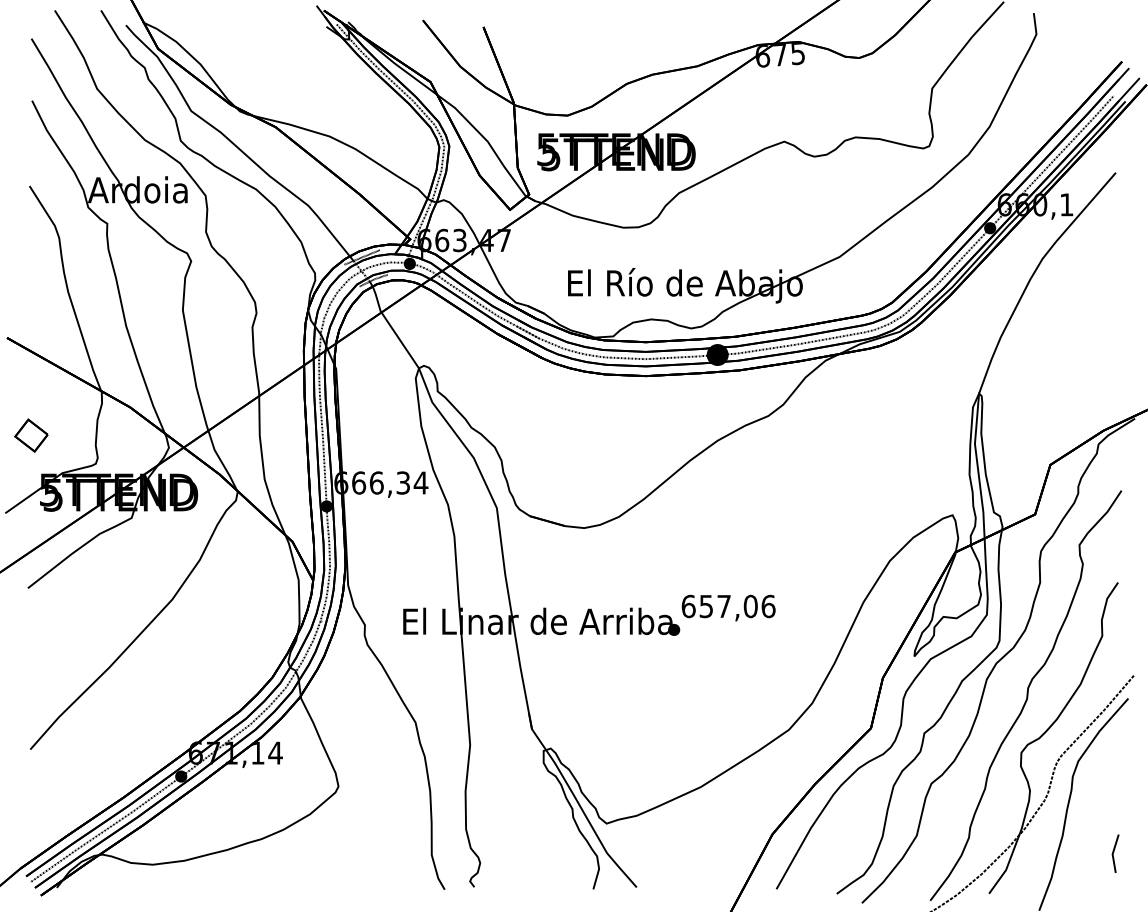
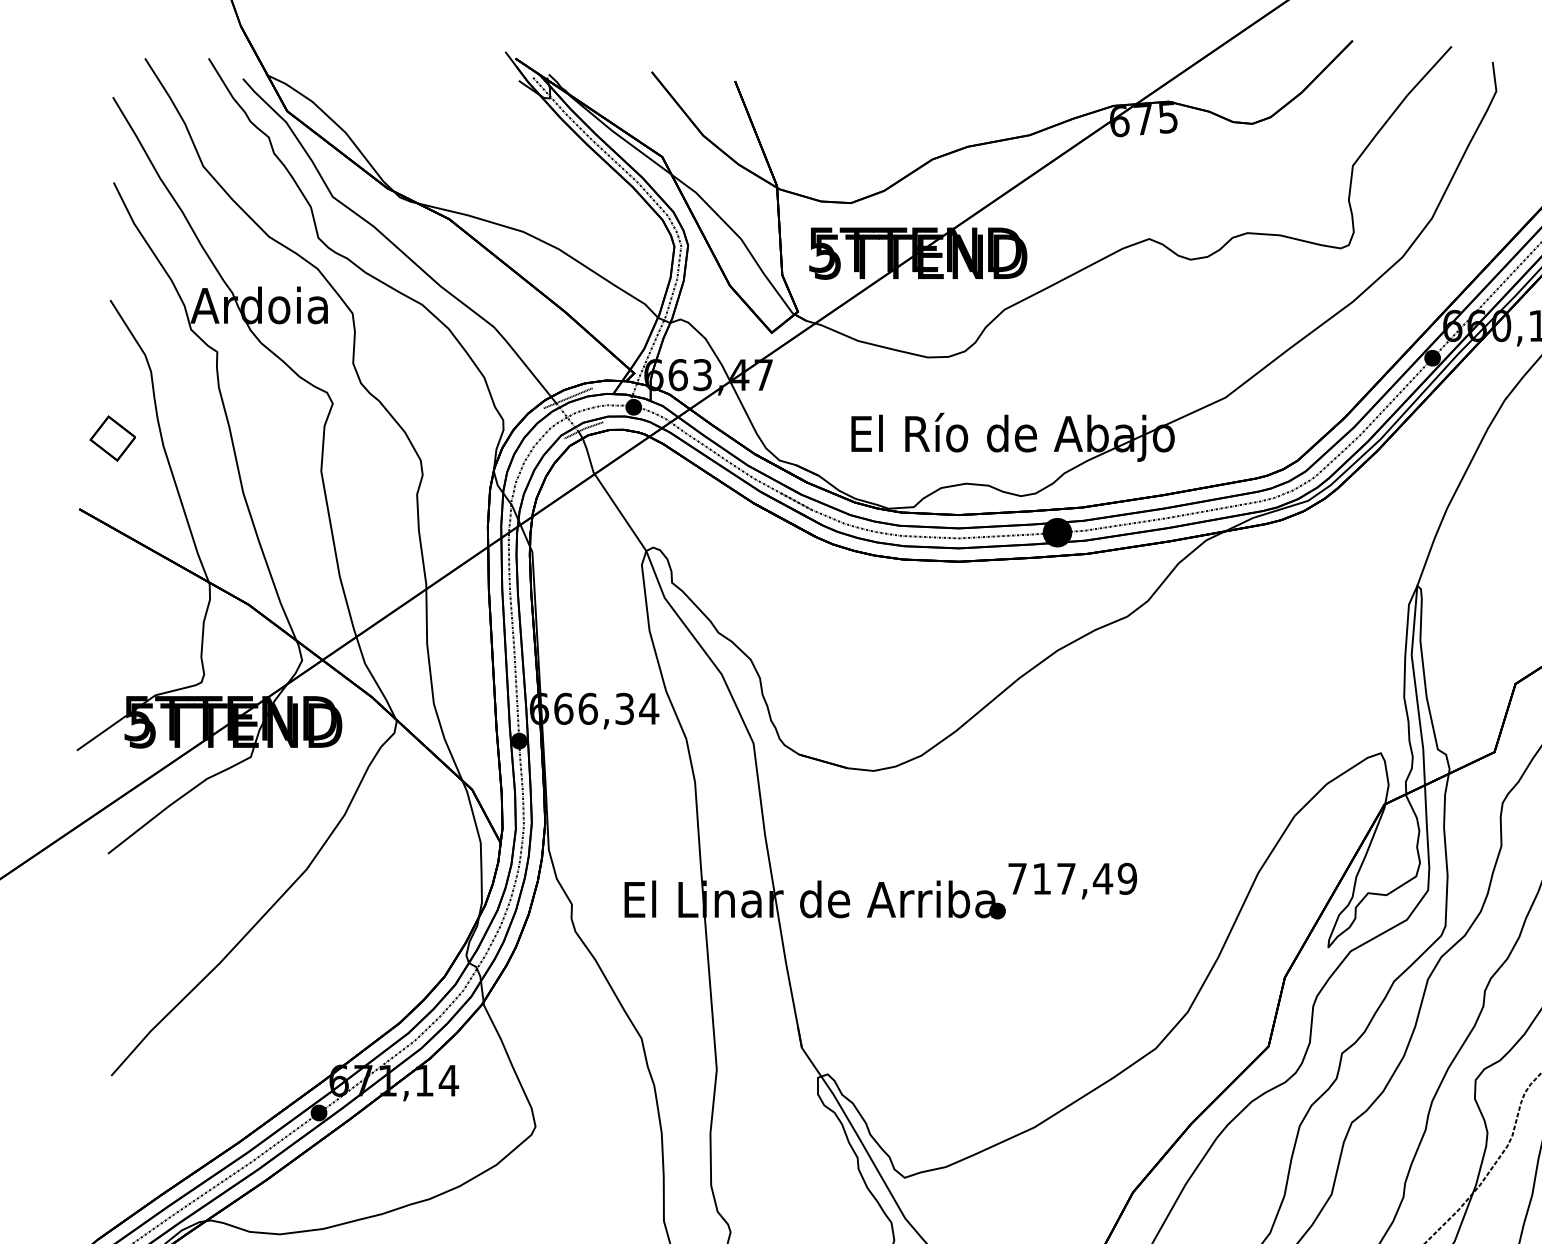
part: (31, 435) -> (112, 438), moved
text: (728, 606) -> (1072, 878), 657,06 -> 717,49

